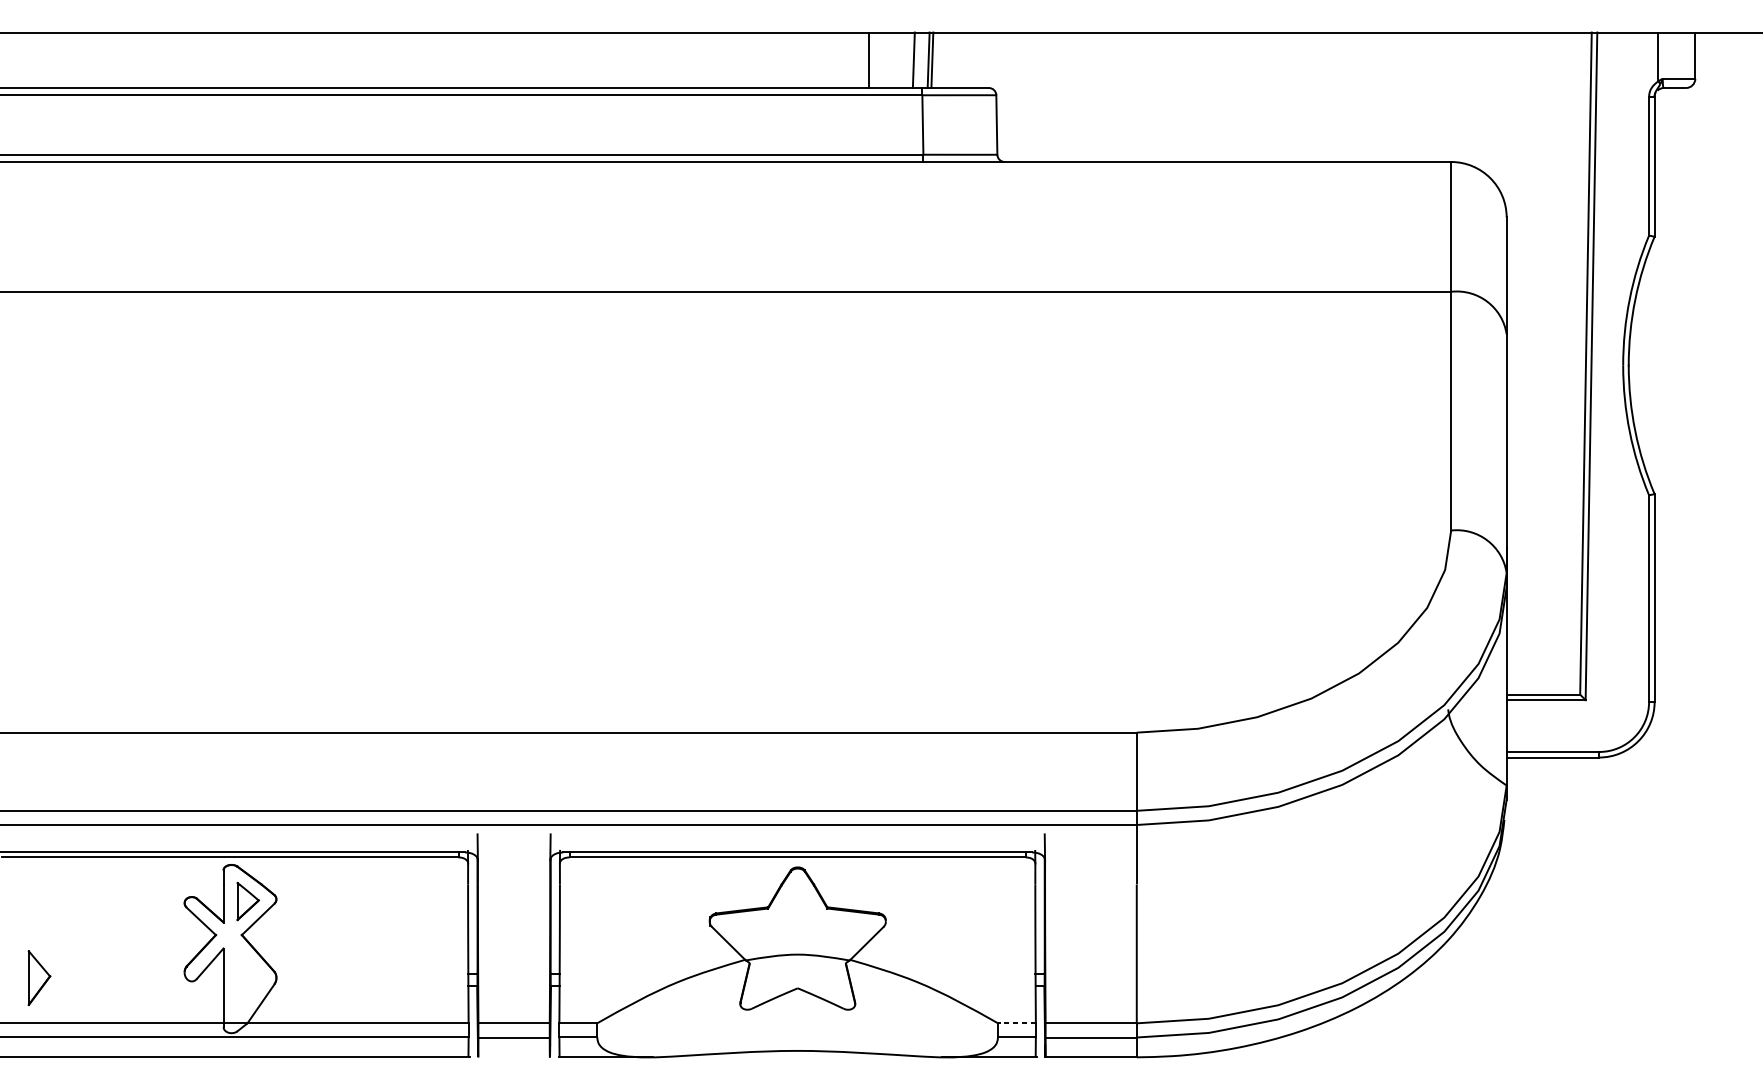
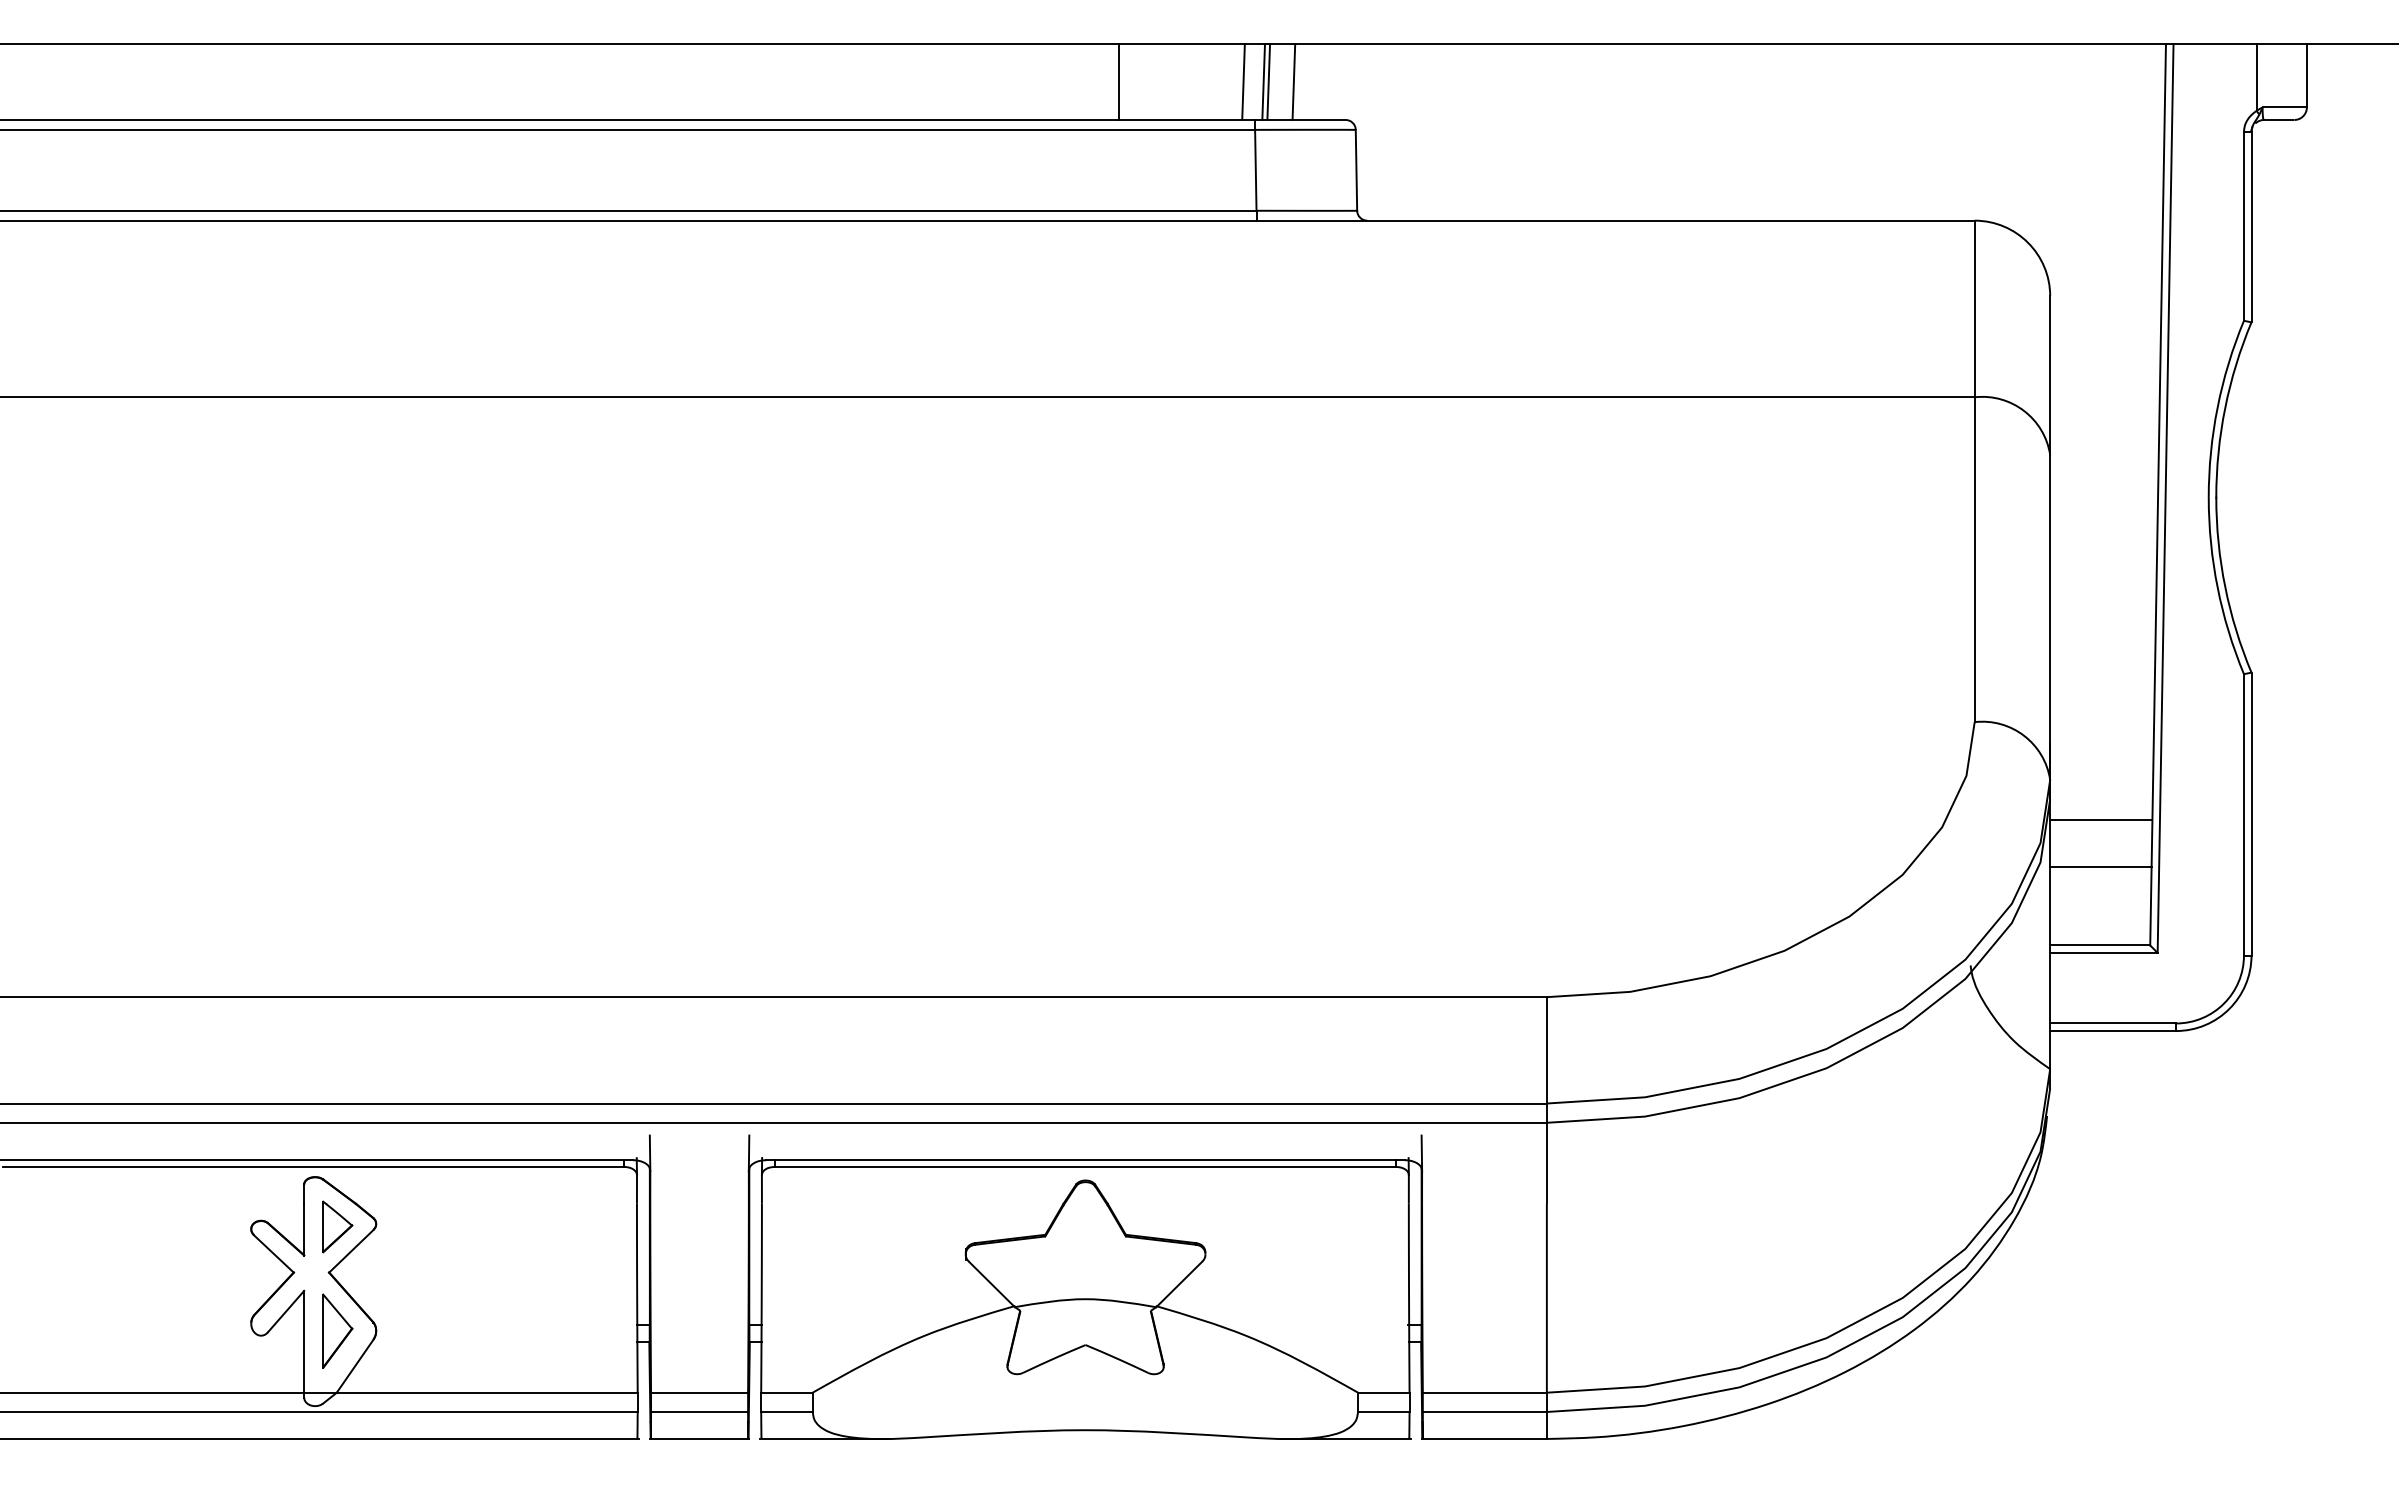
line: (869, 60) -> (1119, 82), moved
line: (950, 60) -> (1293, 82), added
line: (1544, 602) -> (2101, 819), added
line: (1543, 636) -> (2100, 866), added
part: (39, 977) -> (337, 1330), moved
line: (1016, 1023) -> (1383, 1392), dashed -> solid
line: (514, 1056) -> (699, 1438), added

